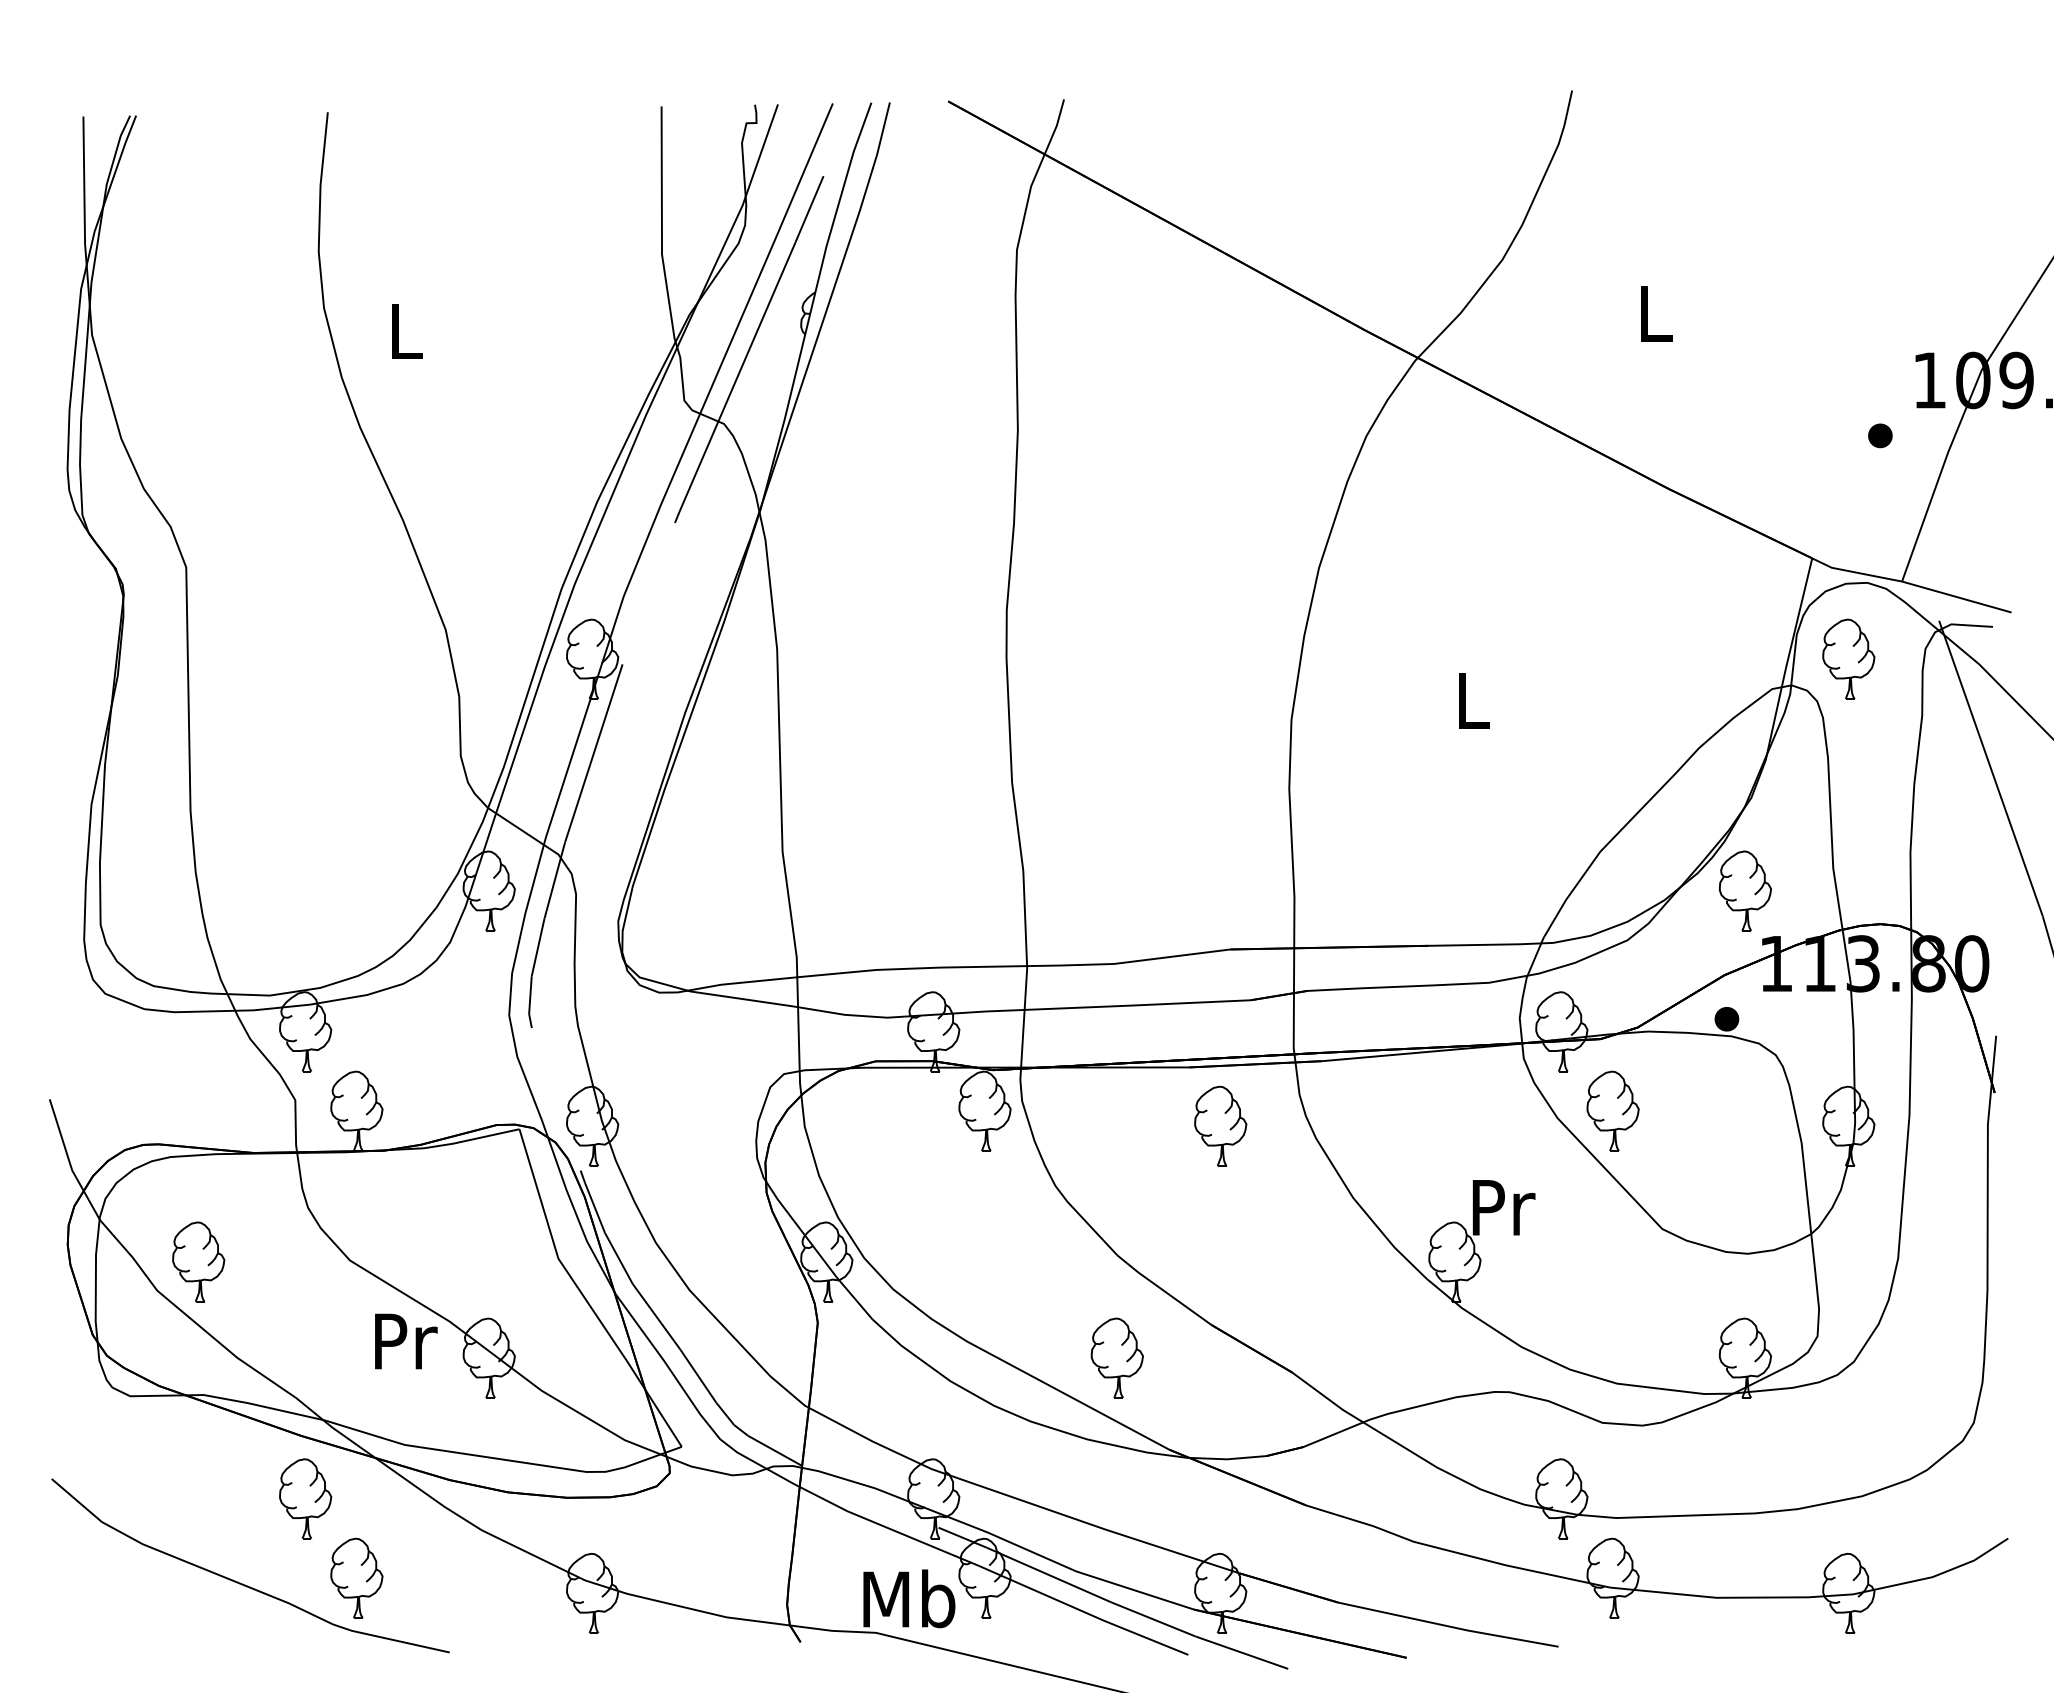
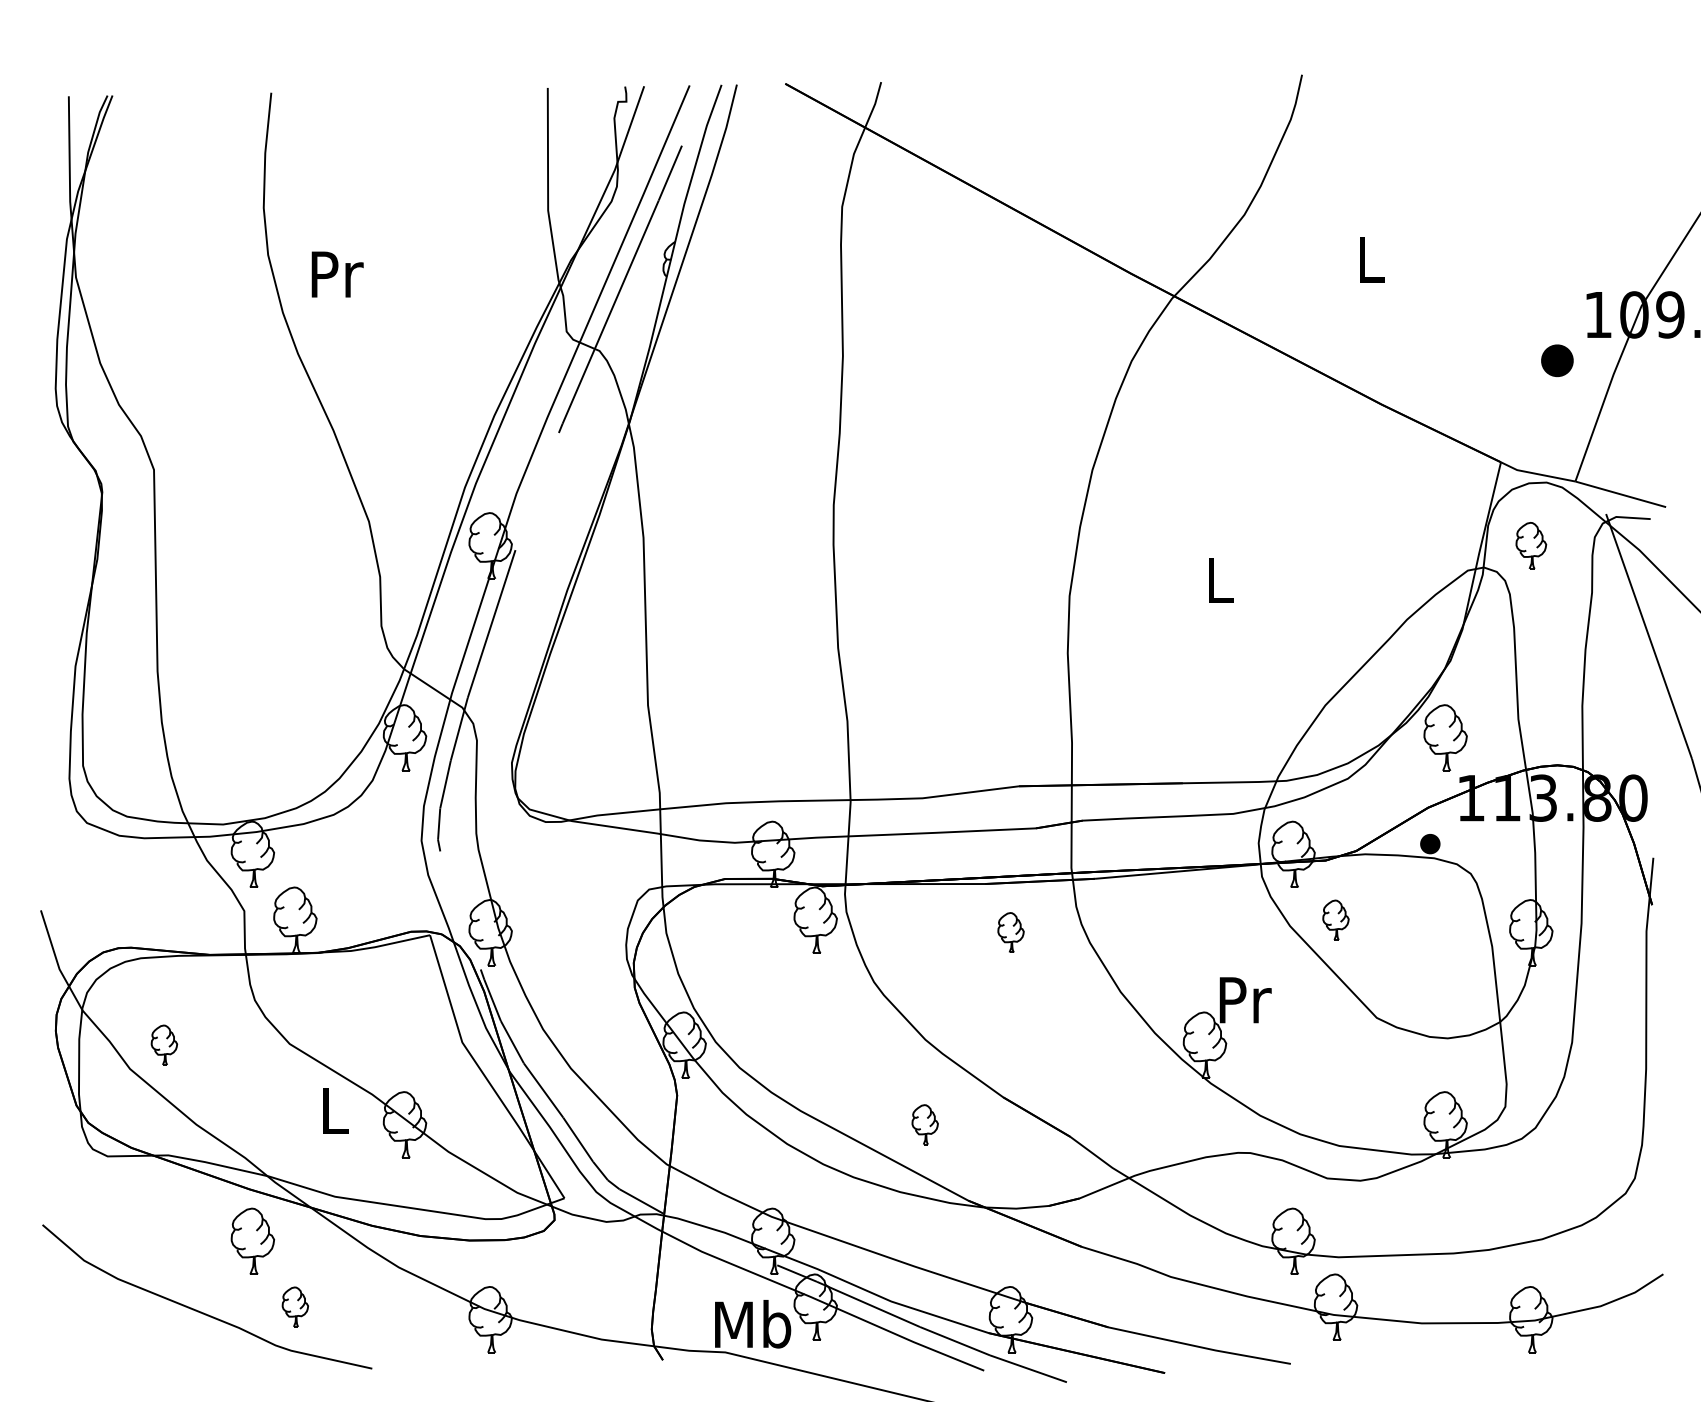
text: (407, 331) -> (337, 274), L -> Pr
part: (1880, 435) -> (1557, 360), size x1.6
part: (1848, 658) -> (1531, 545), size x0.7
part: (1612, 1110) -> (1335, 919), size x0.6
part: (1220, 1125) -> (1010, 932), size x0.6
part: (198, 1261) -> (164, 1044), size x0.6
text: (406, 1341) -> (336, 1111), Pr -> L
part: (1116, 1357) -> (924, 1124), size x0.6
part: (356, 1577) -> (295, 1306), size x0.6

